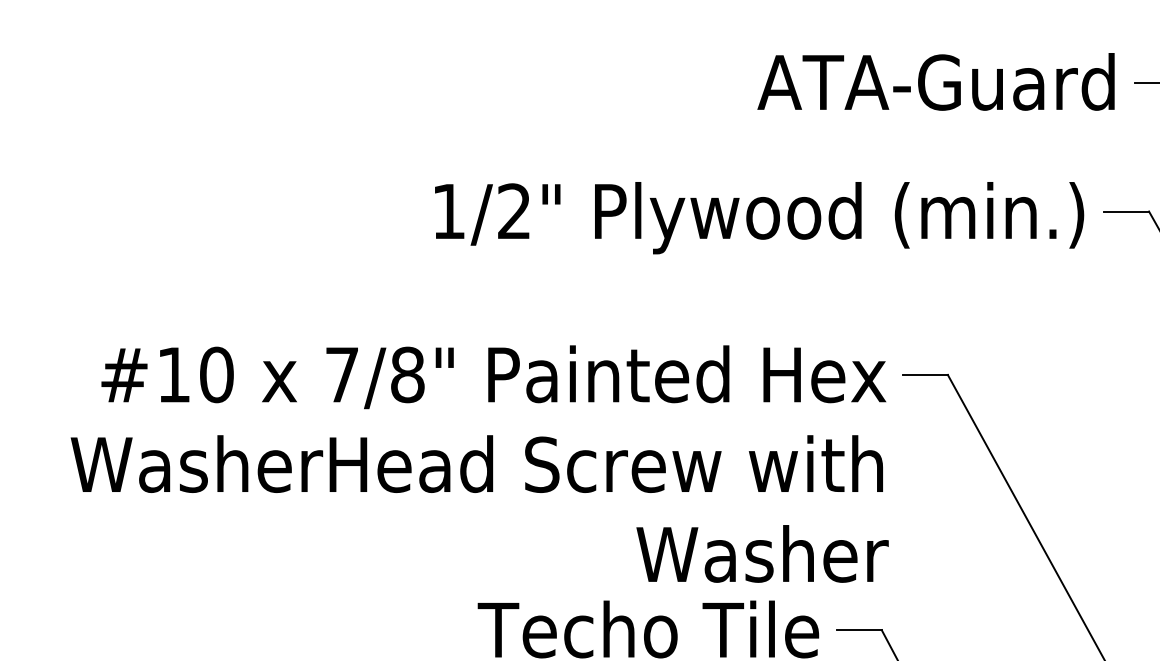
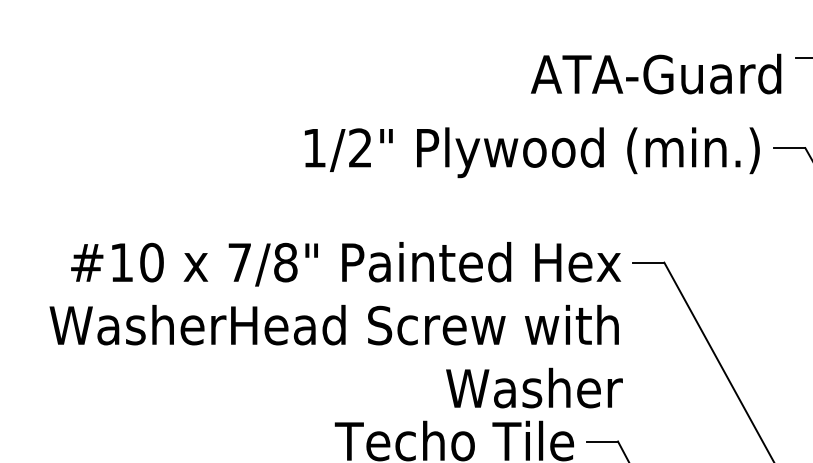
text: (935, 81) -> (655, 73), moved

